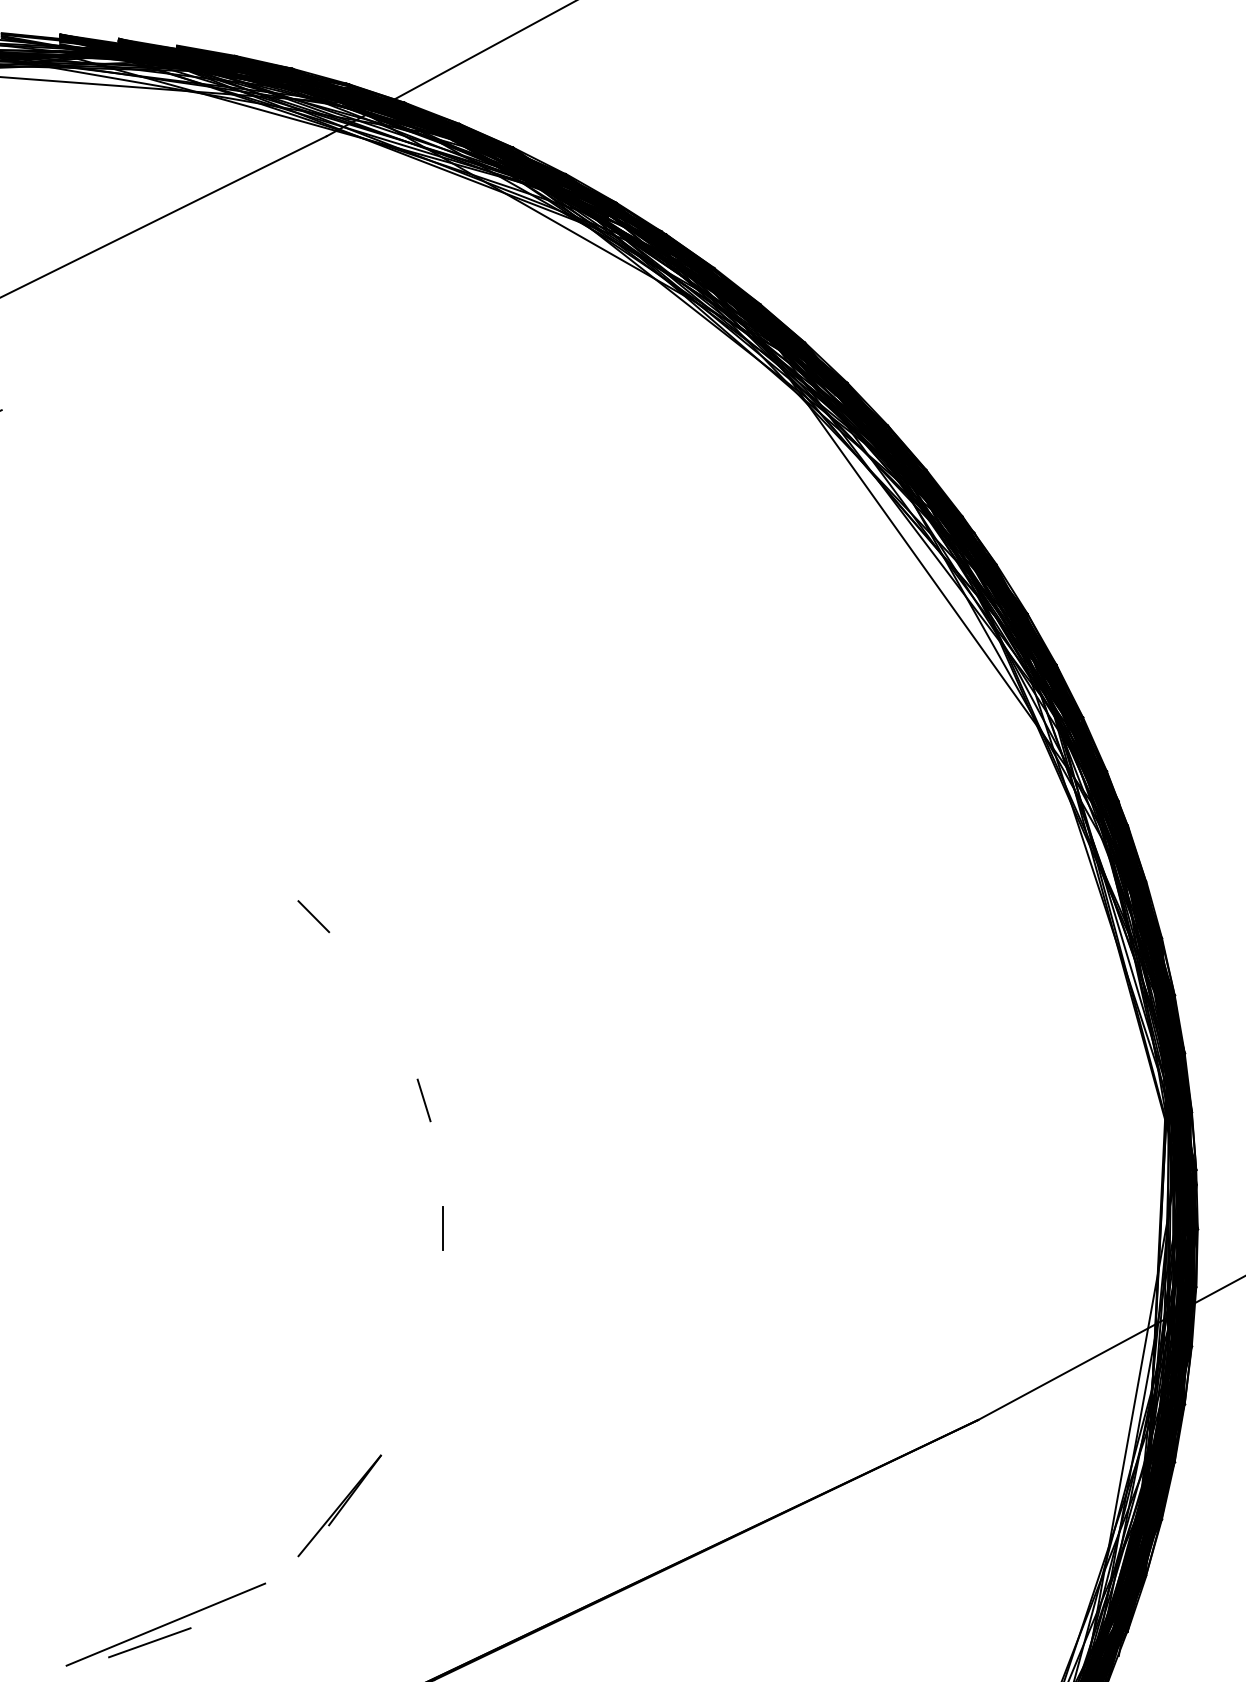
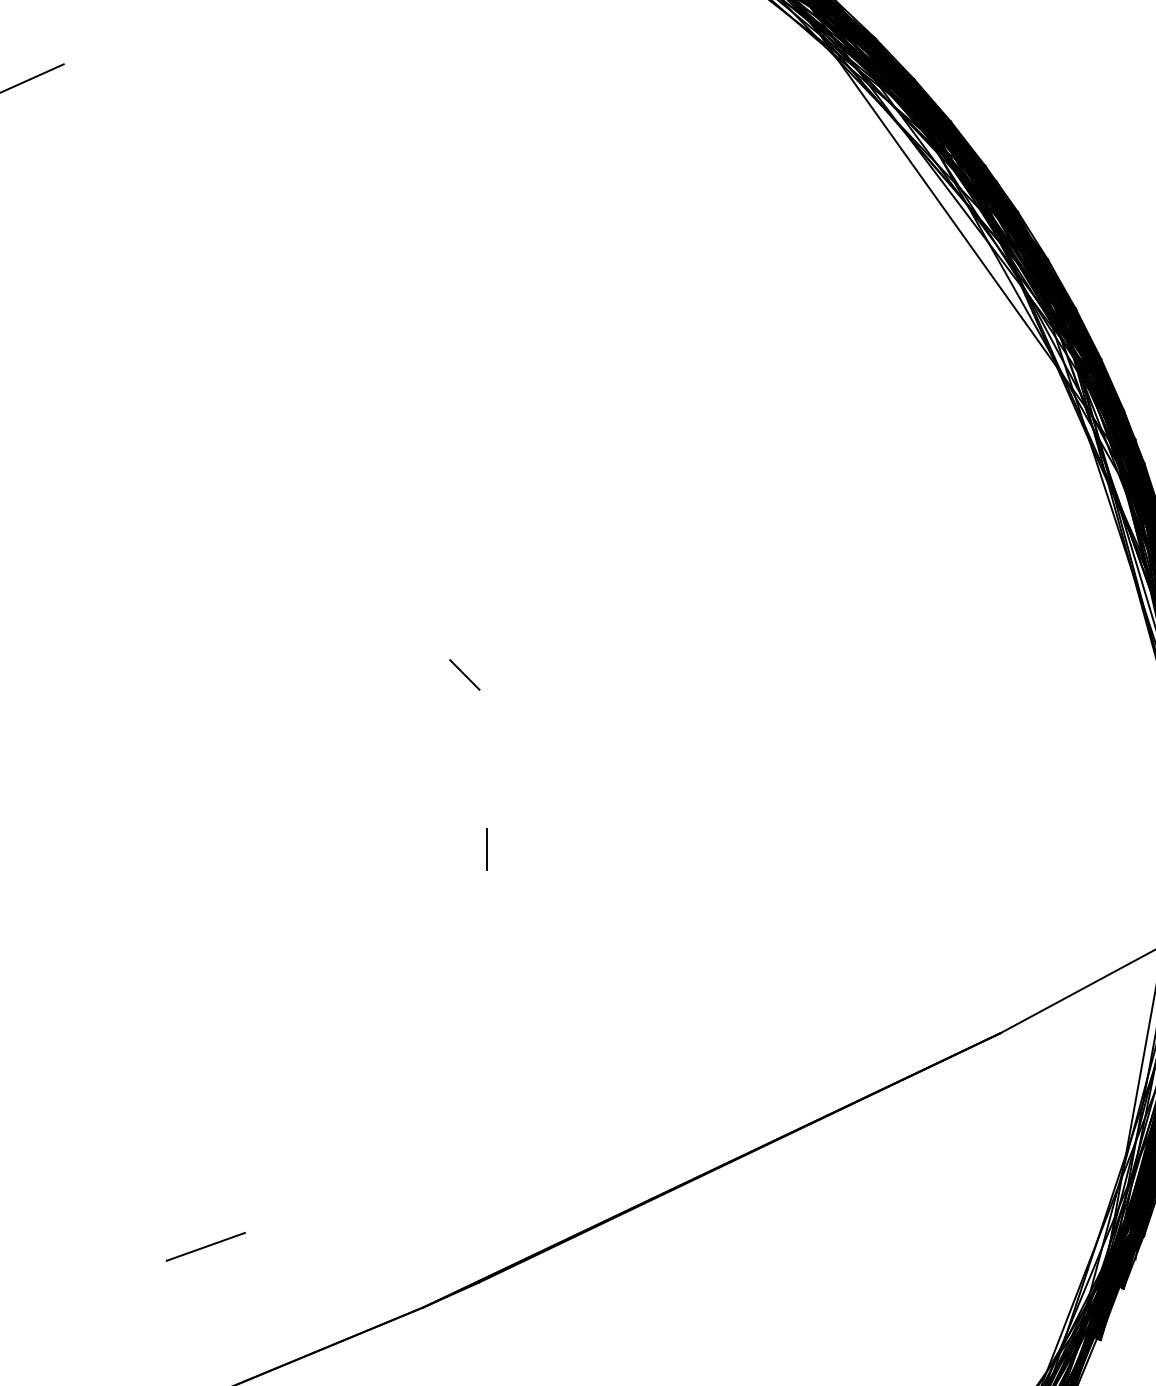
line: (313, 916) -> (464, 674), moved
line: (423, 1100) -> (468, 726), removed
part: (339, 1505) -> (387, 1115), removed
line: (165, 1624) -> (220, 1229), removed

